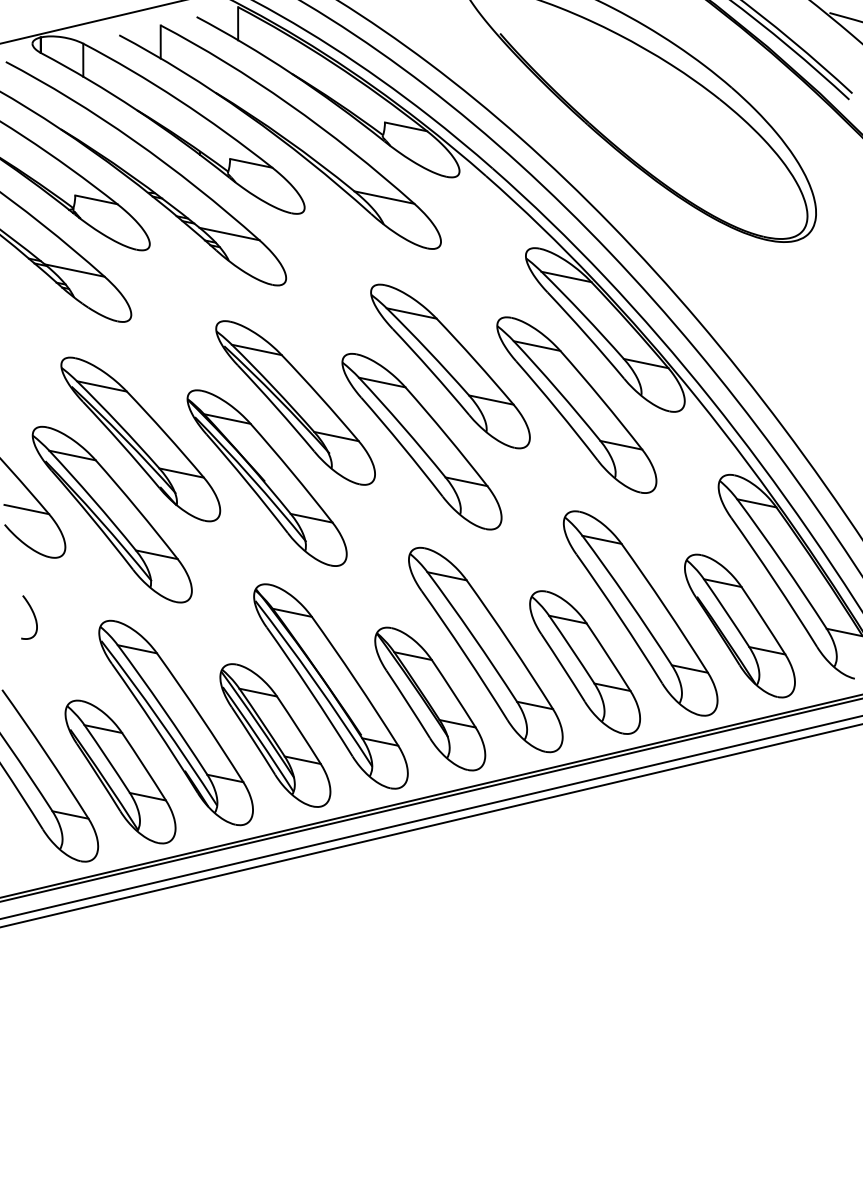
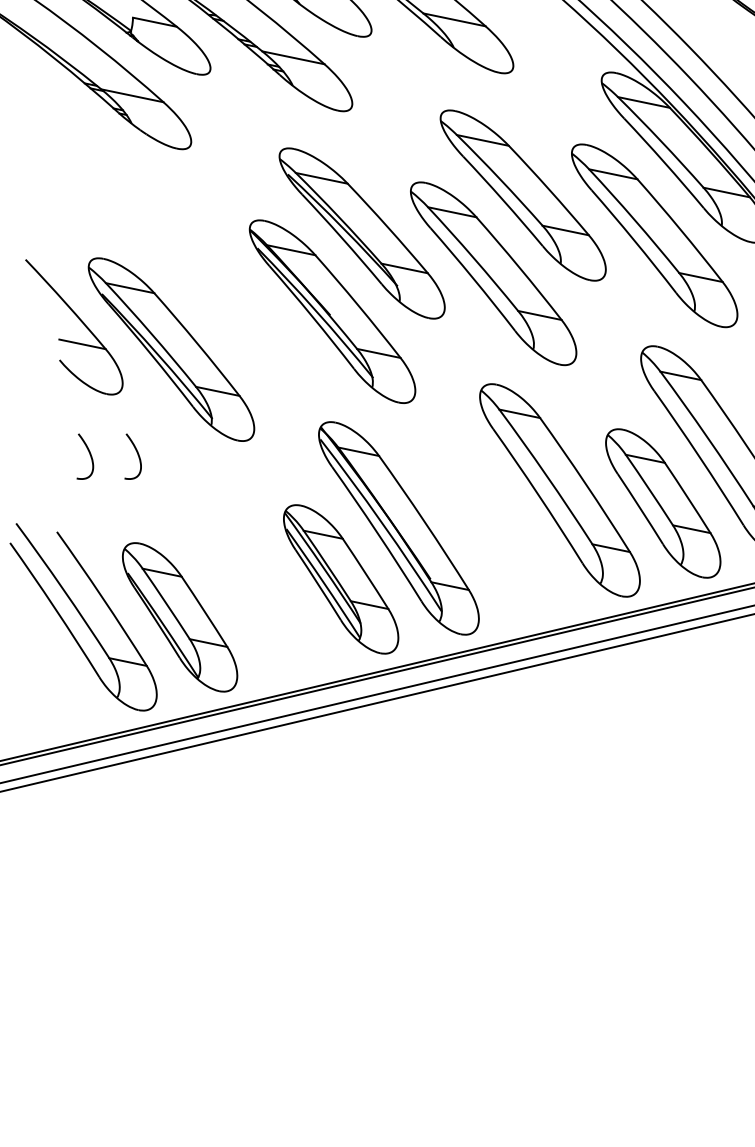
part: (140, 439) -> (200, 271), removed
curve: (79, 616) -> (137, 455), added
part: (430, 698) -> (502, 540), removed
part: (175, 722) -> (237, 565), removed

